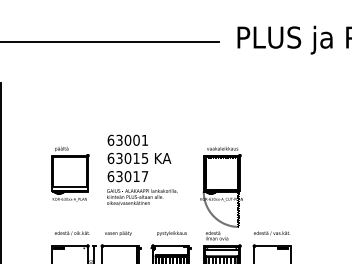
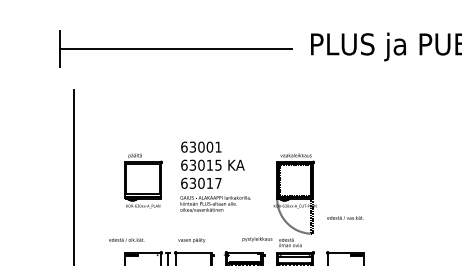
text: (72, 232) -> (126, 239), moved
text: (272, 232) -> (345, 217), moved
text: (172, 233) -> (257, 239), moved

